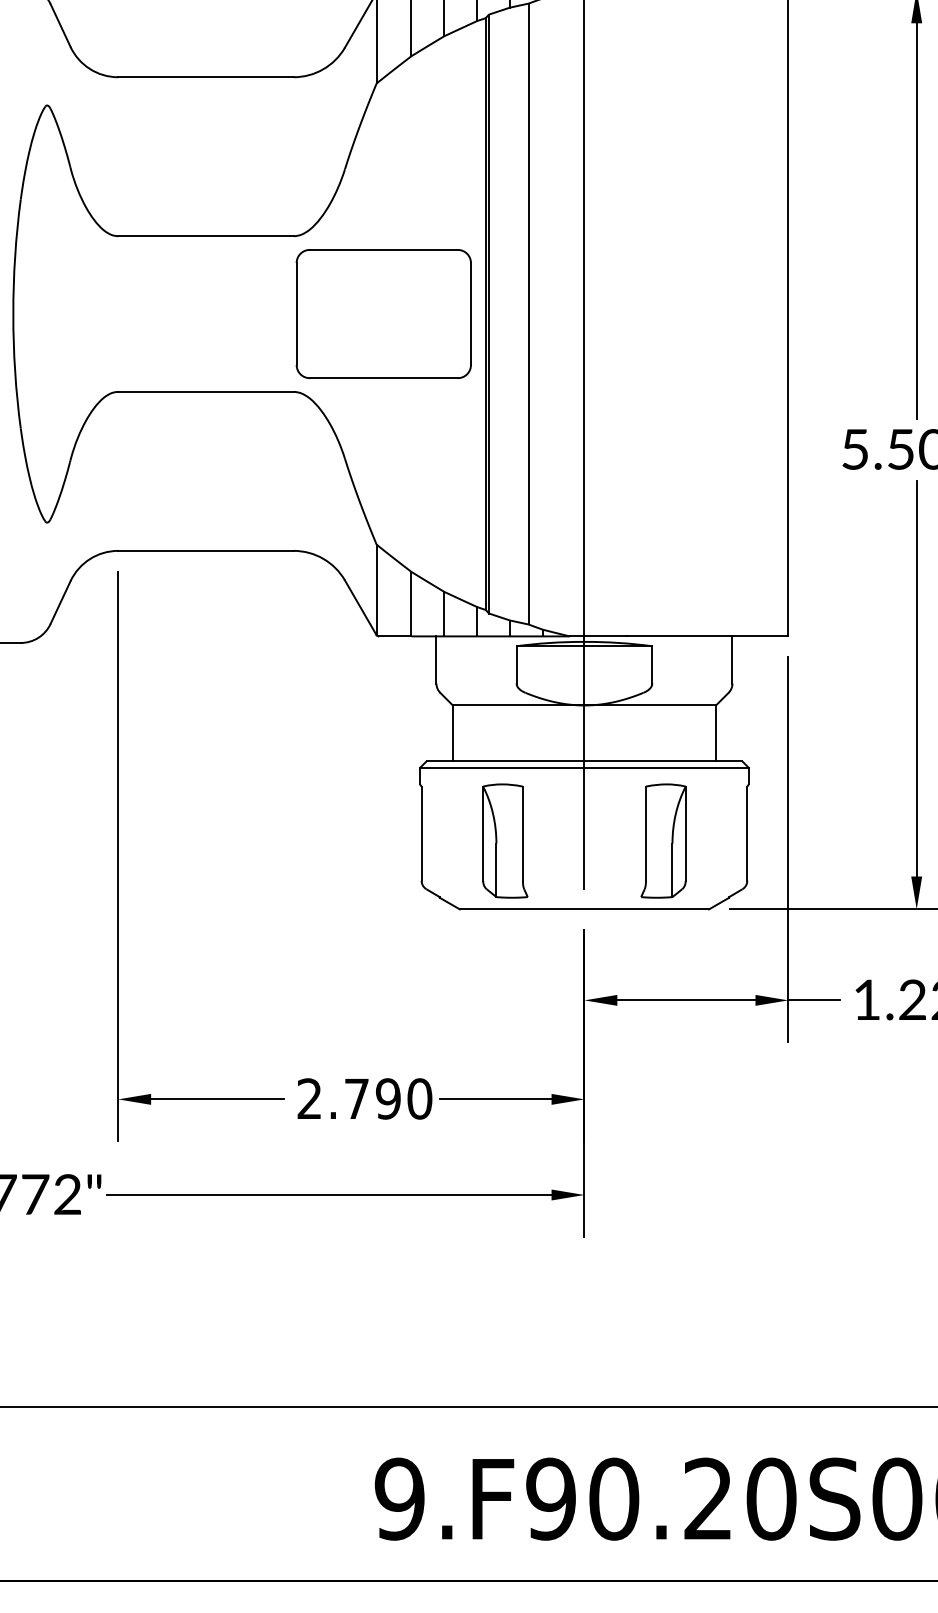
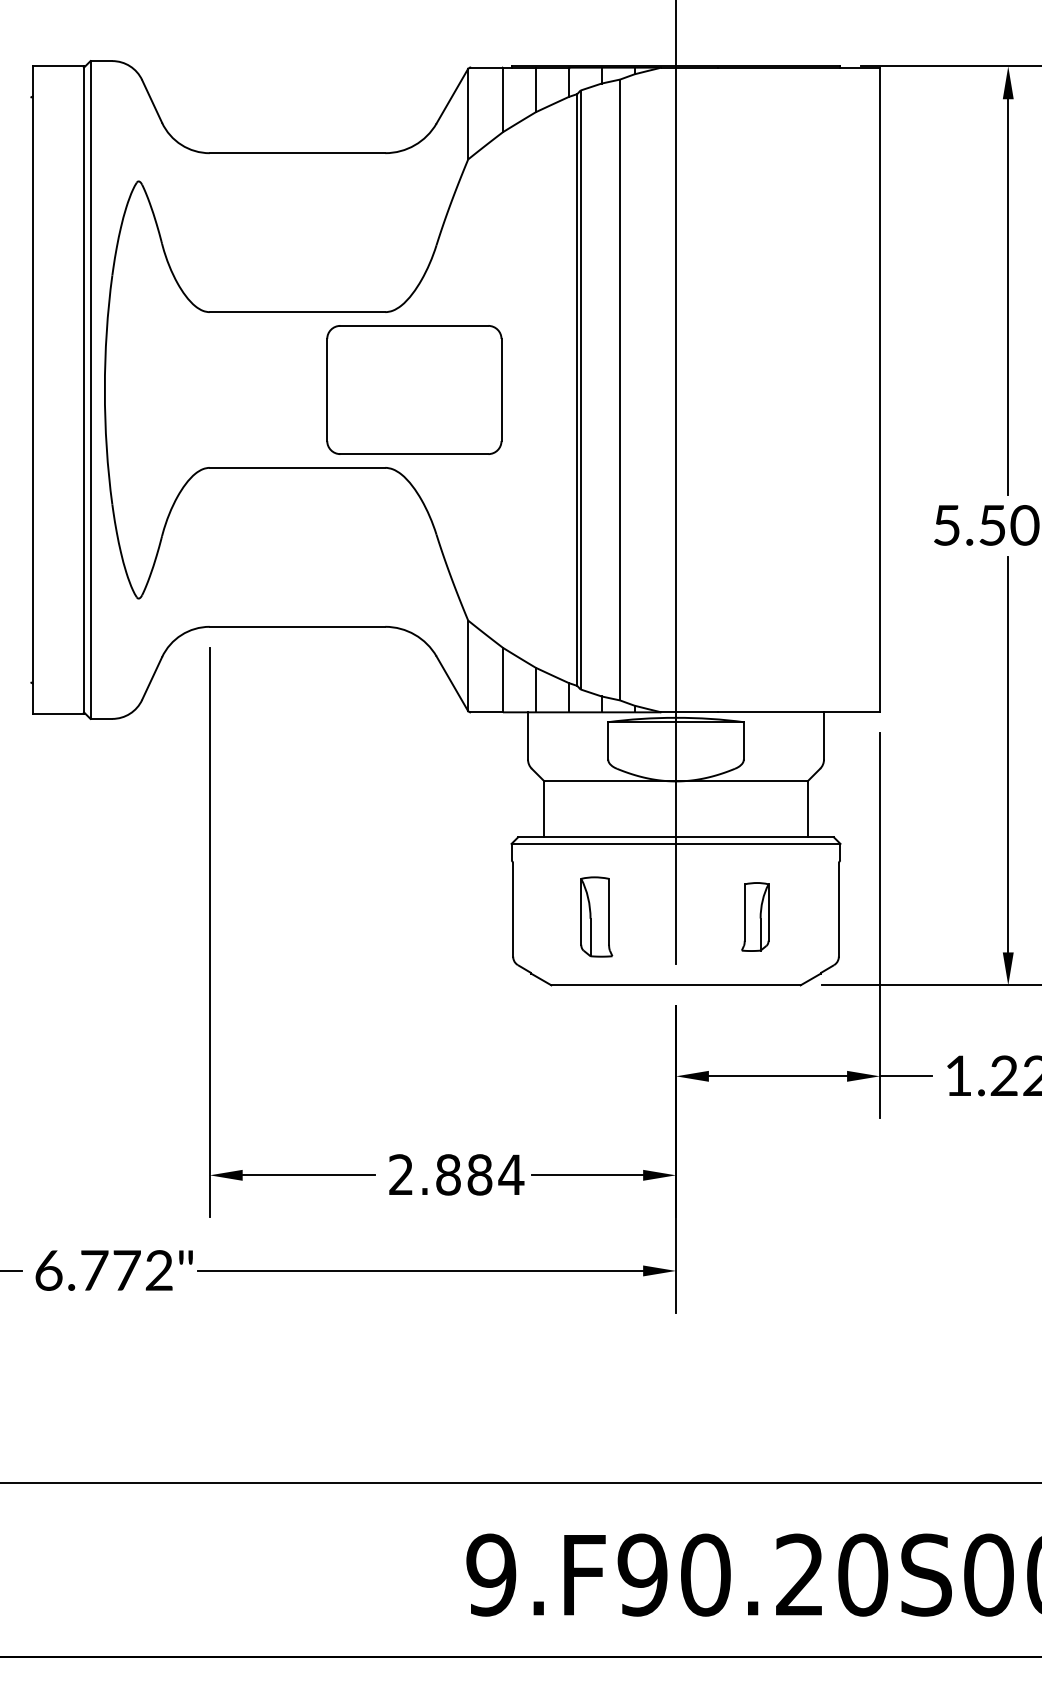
part: (383, 313) -> (414, 389), moved
part: (504, 840) -> (596, 916), size x0.7
part: (663, 840) -> (755, 916), size x0.6
text: (388, 1098) -> (480, 1174), 2.790 -> 2.884

